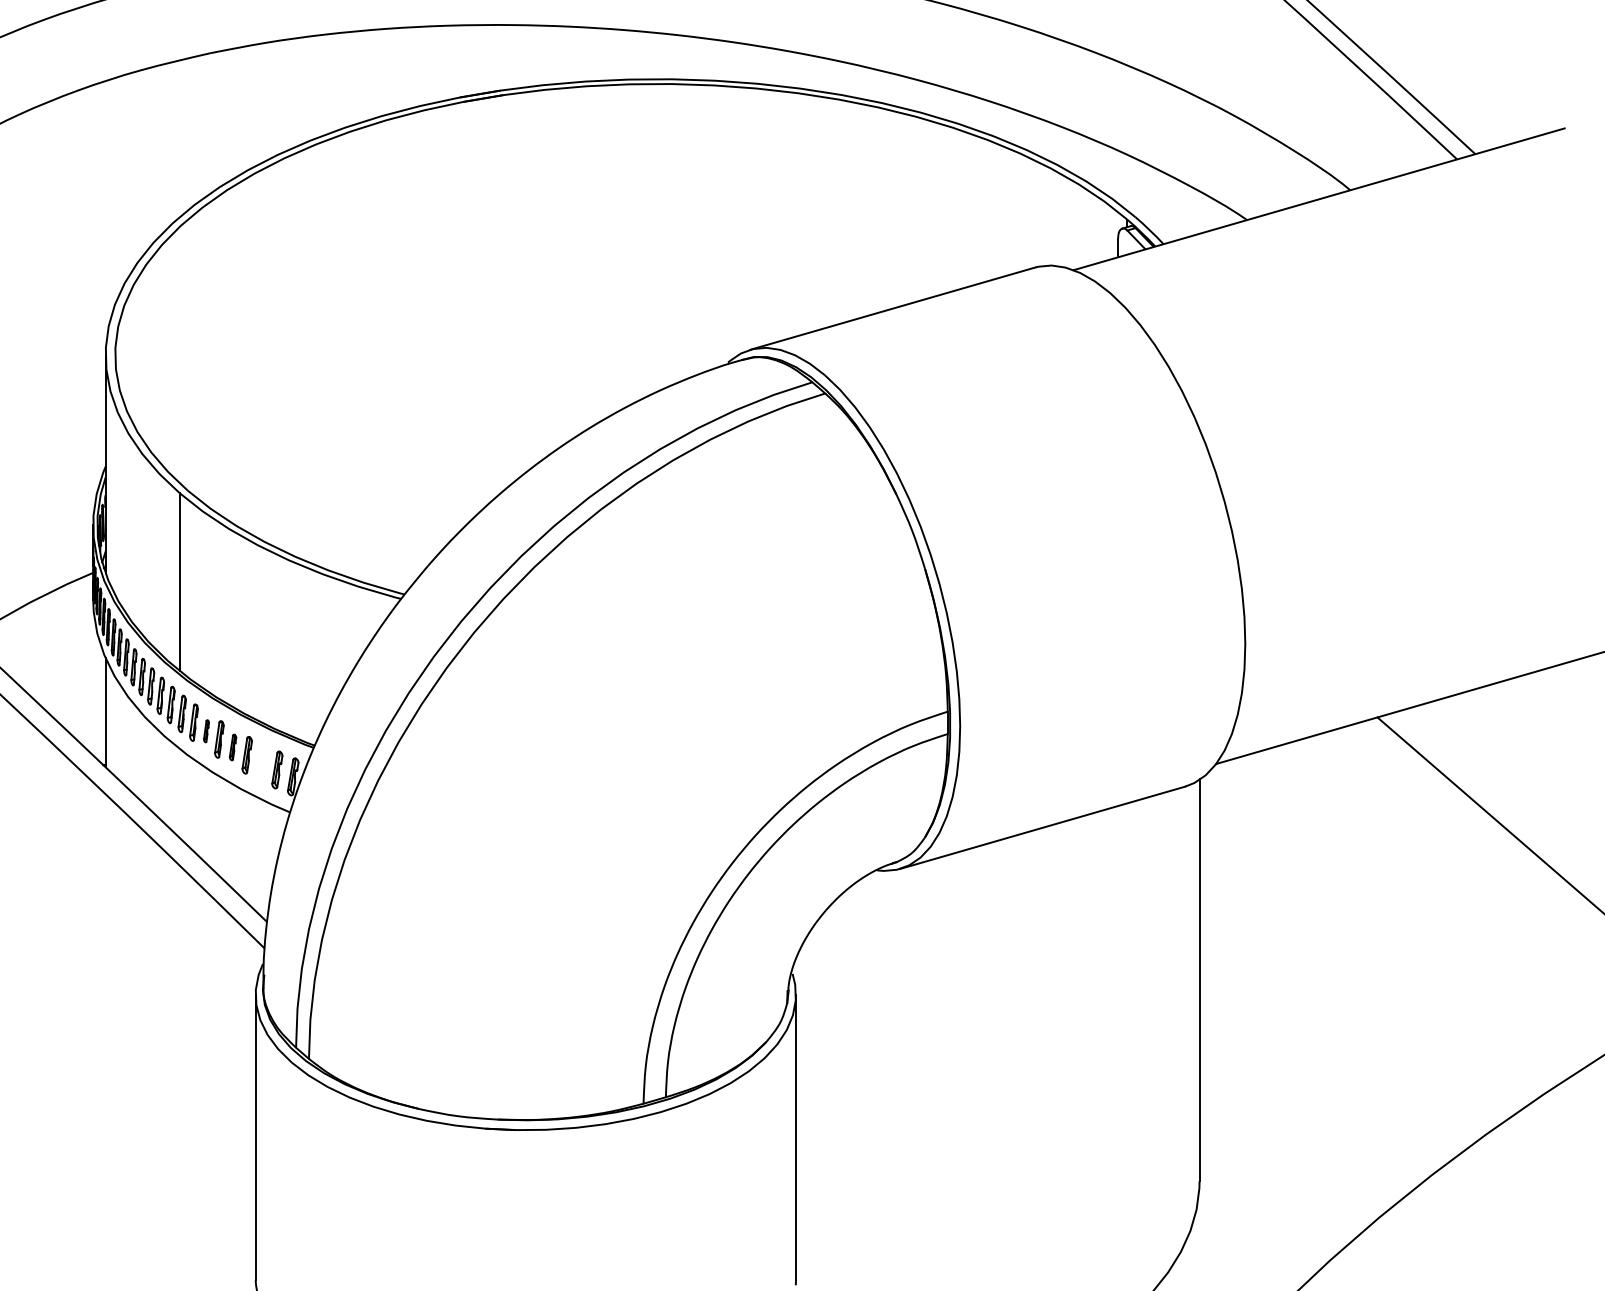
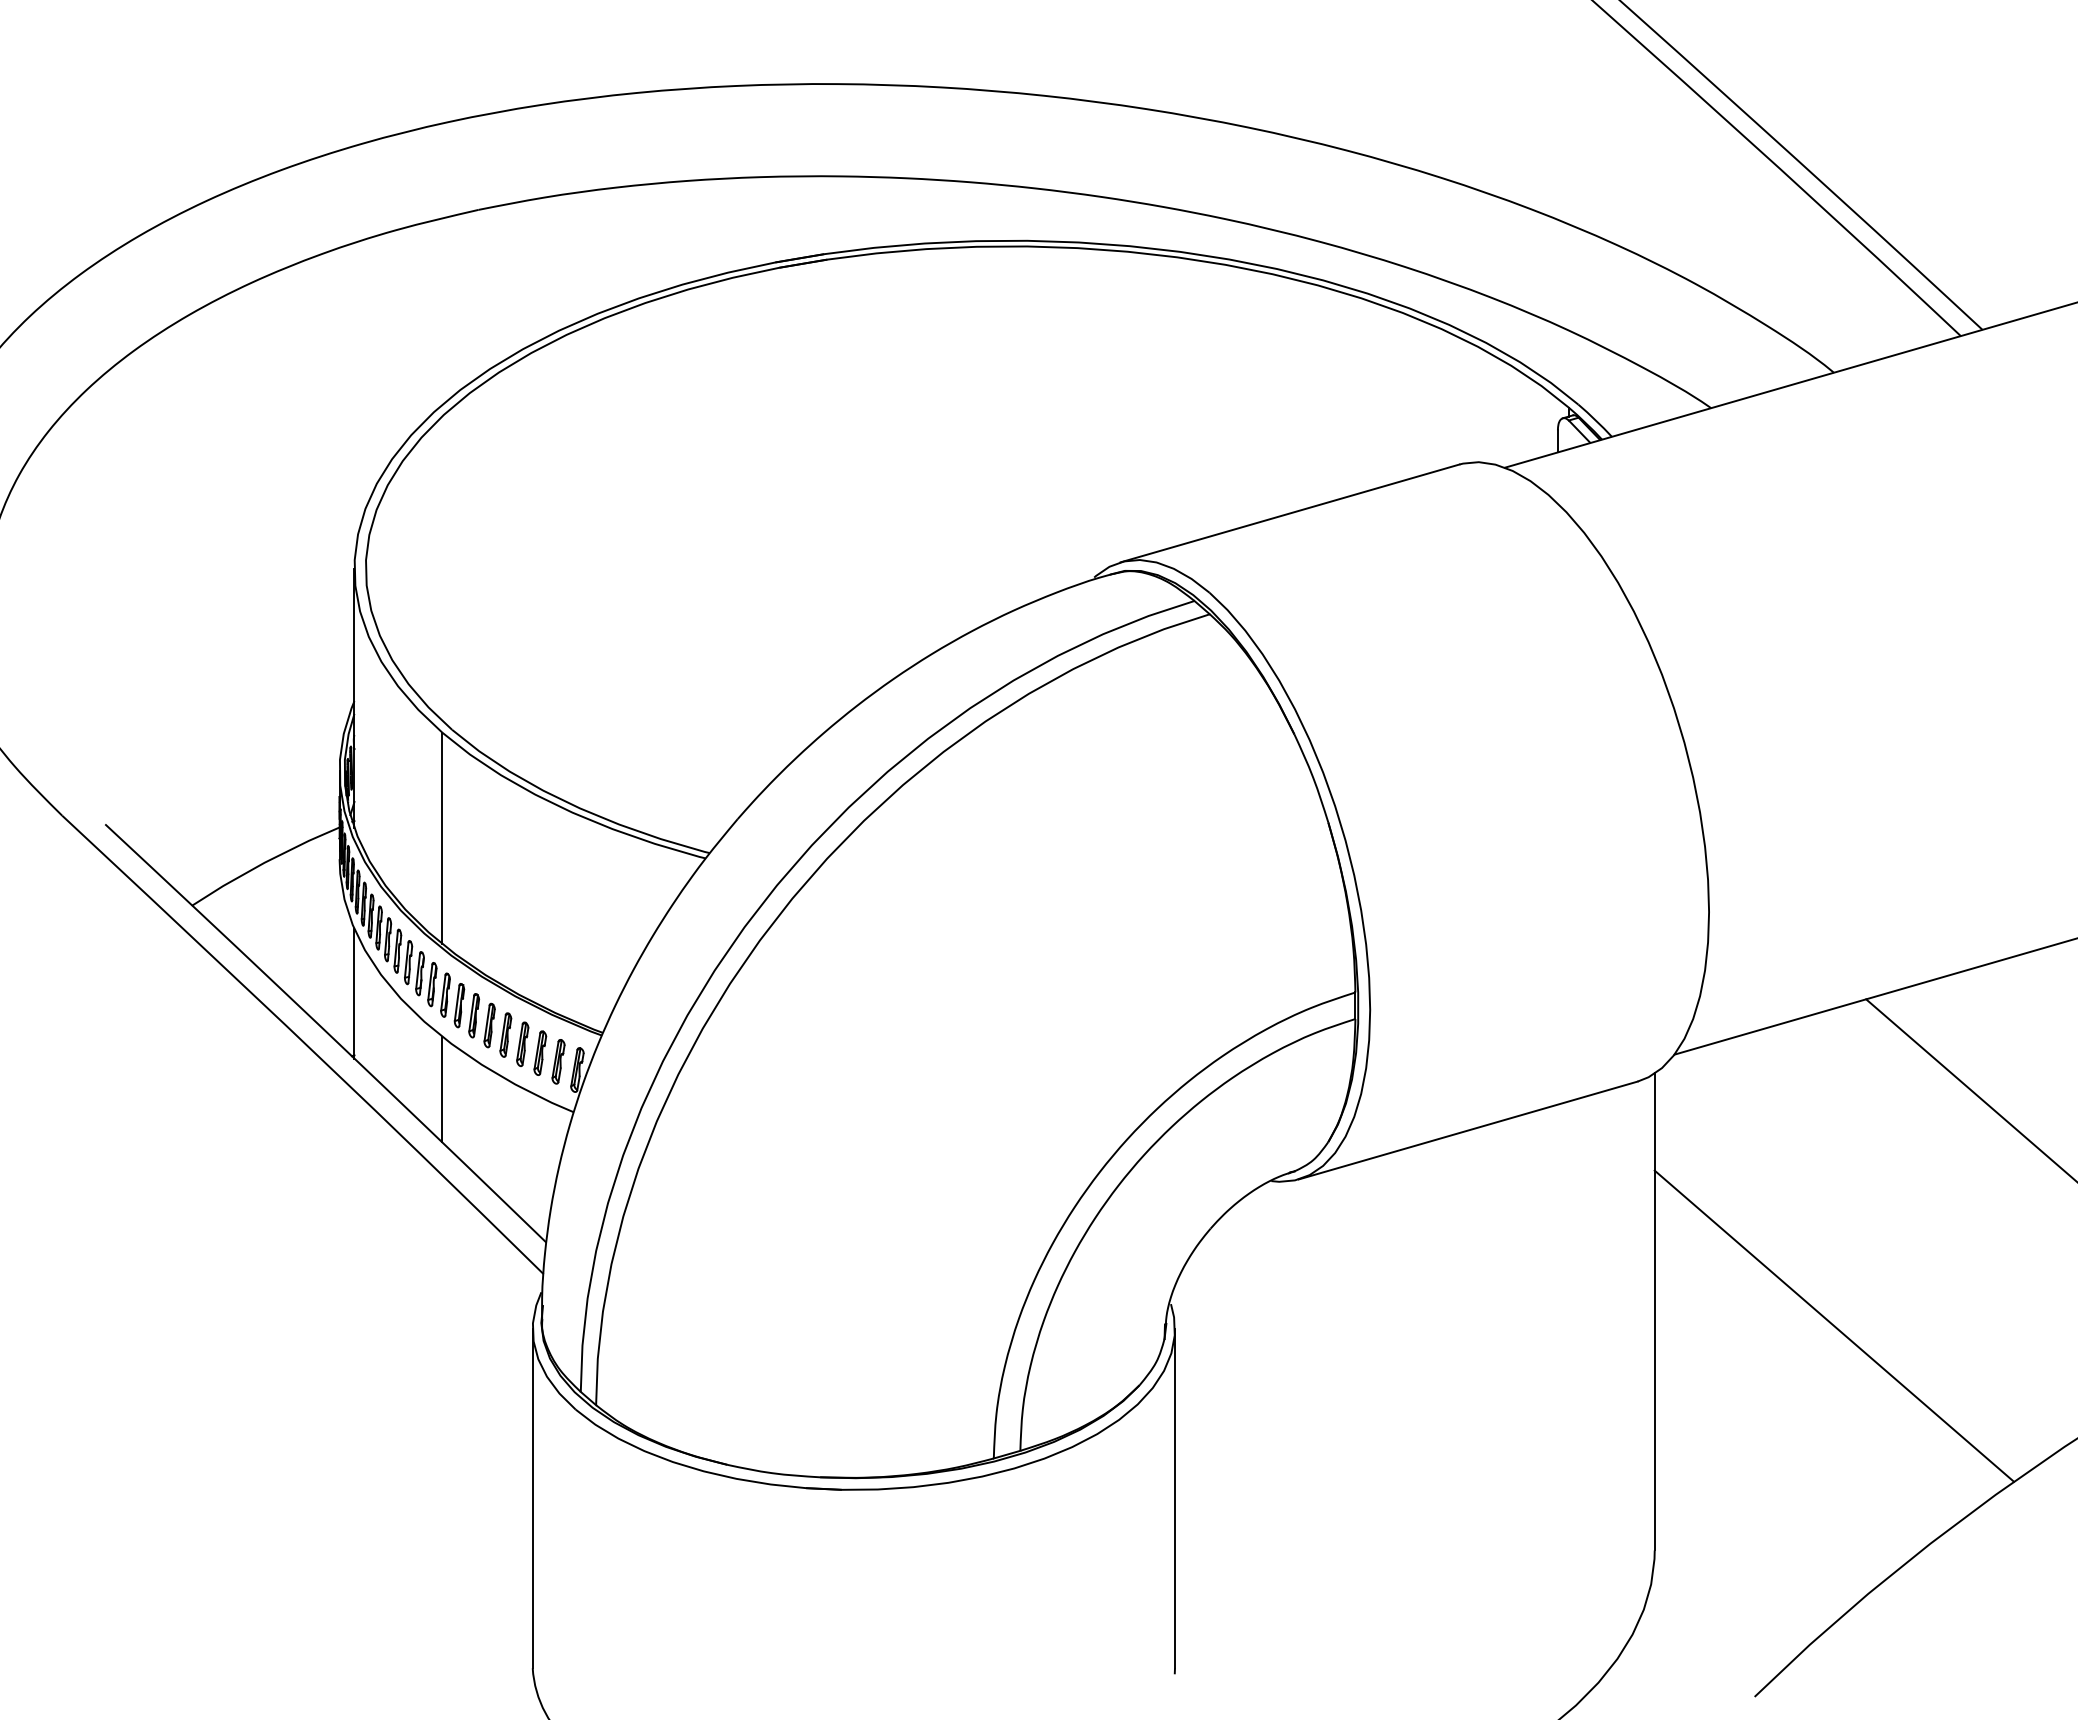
part: (206, 731) -> (474, 1015), size x1.67
part: (232, 747) -> (505, 1034), size x1.43
part: (262, 762) -> (540, 1052), added
line: (179, 793) -> (442, 1089), added
line: (1349, 991) -> (1833, 1325), added

